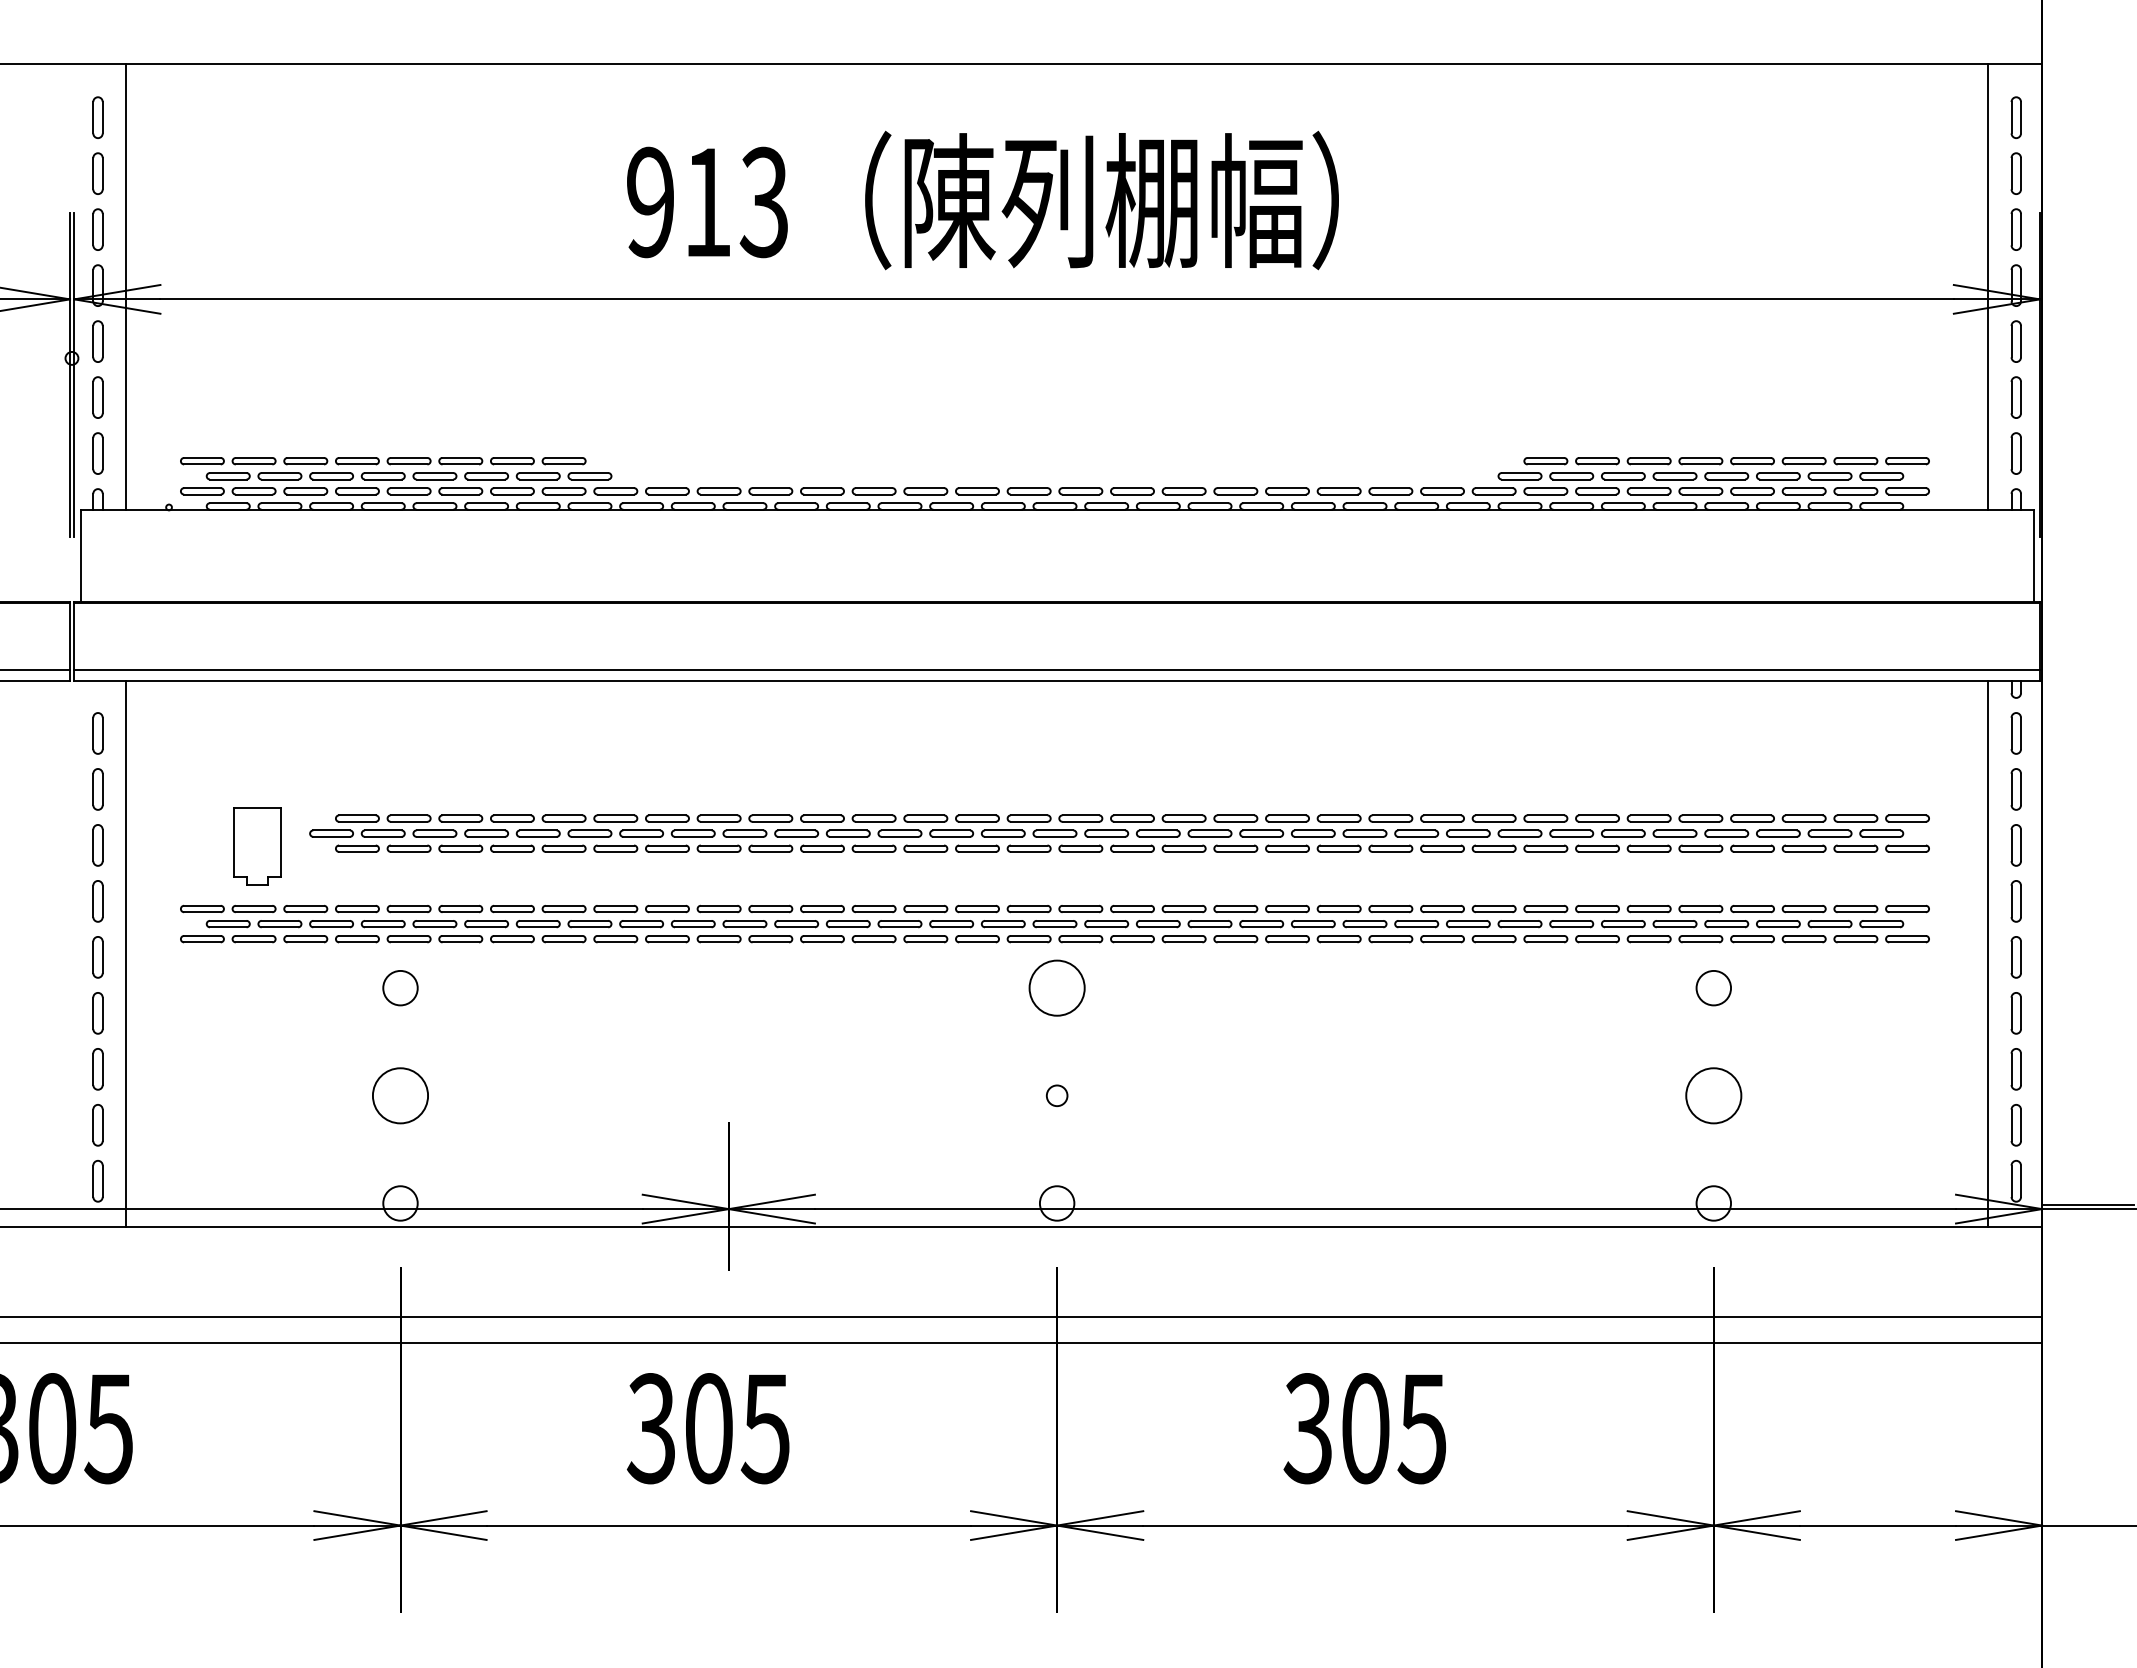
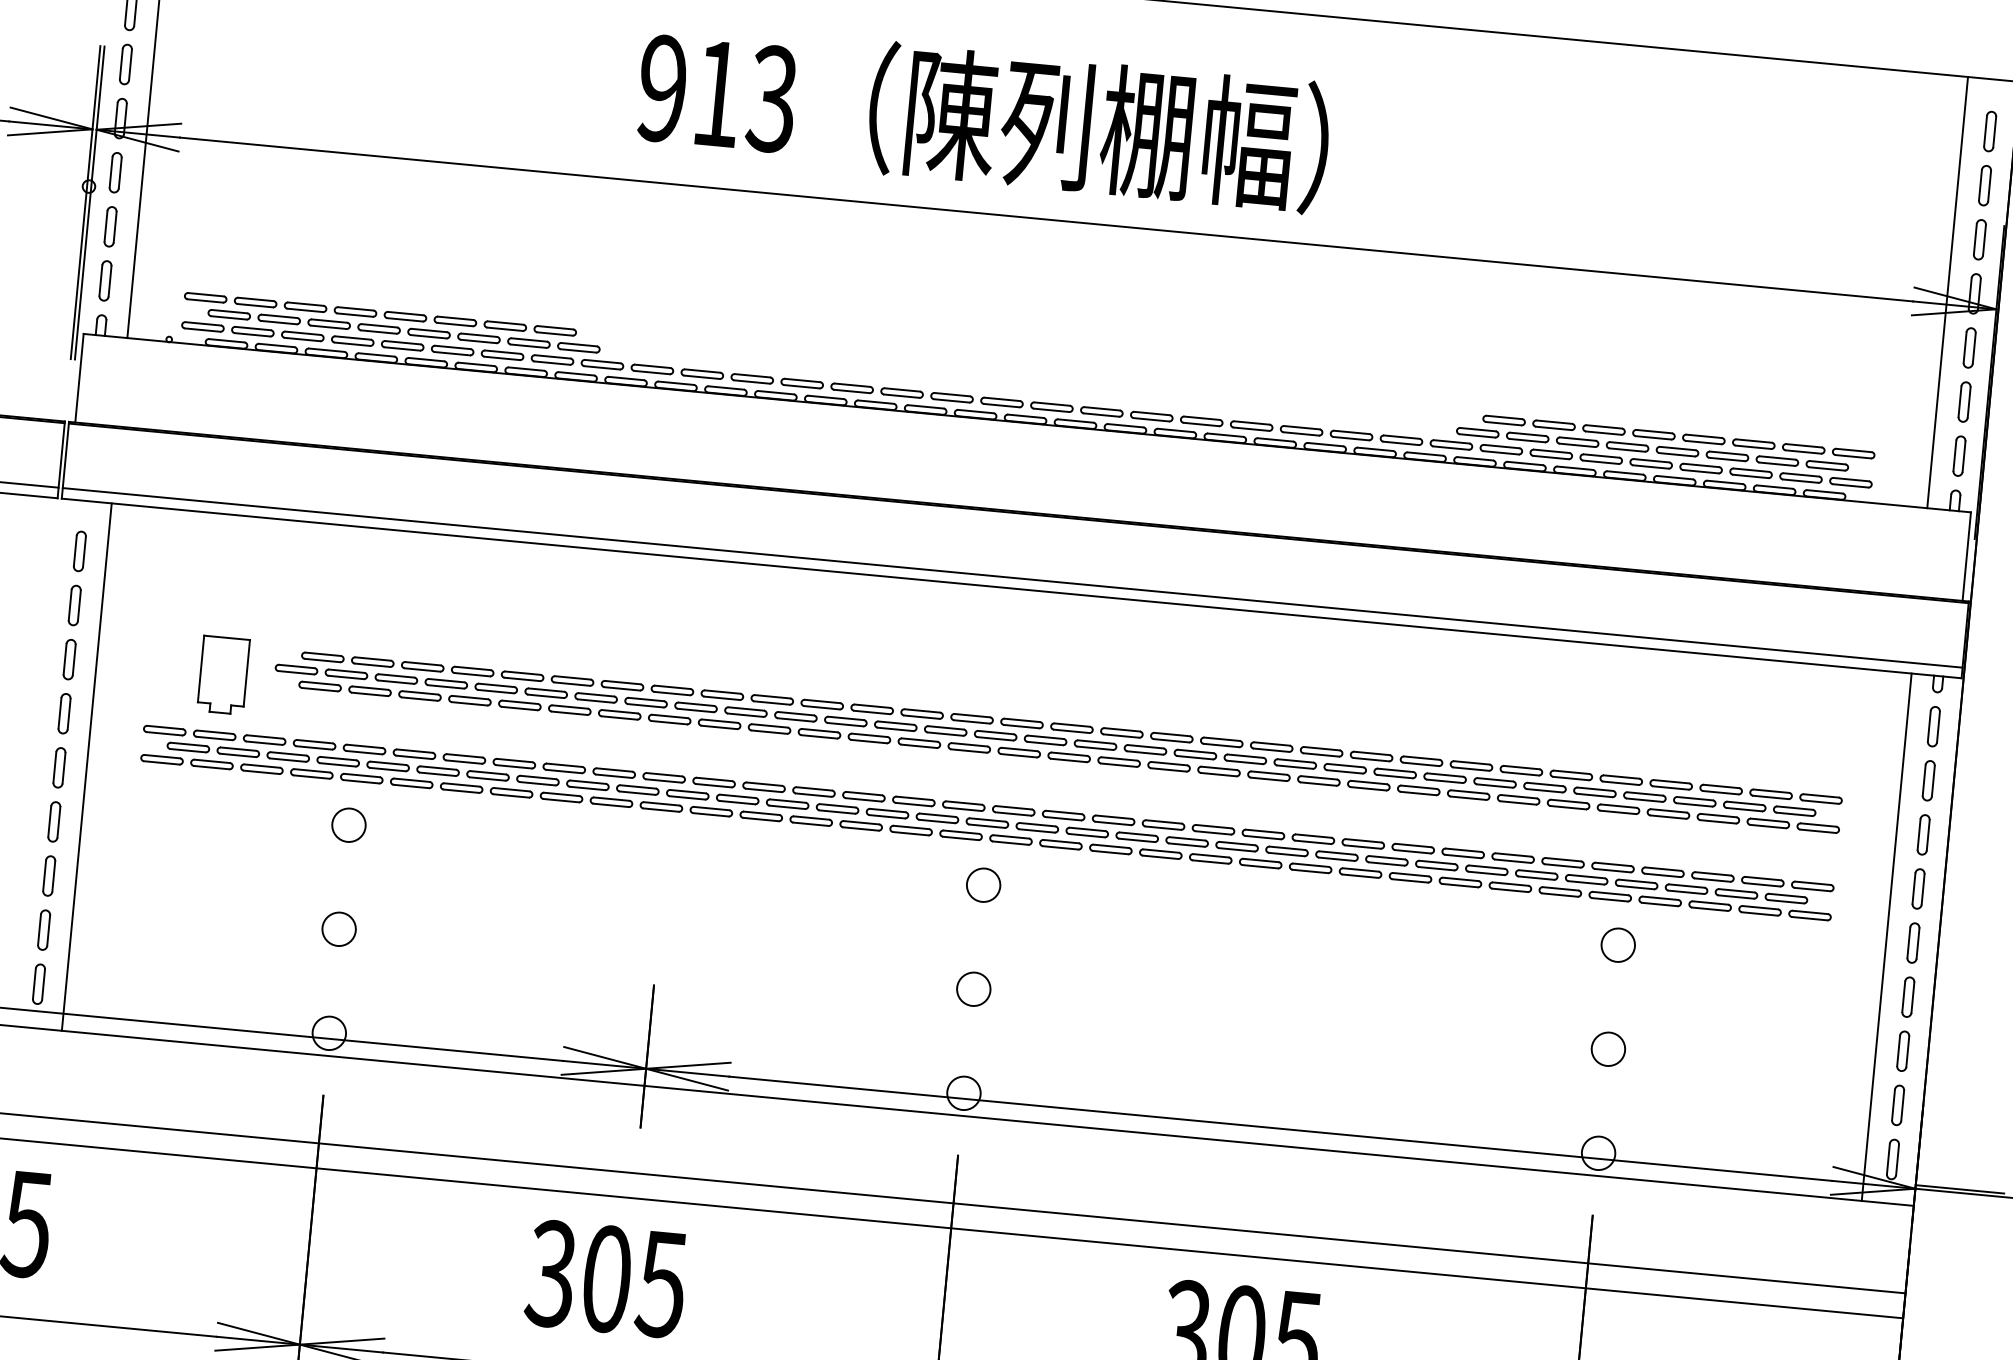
circle: (1056, 987) -> (983, 884), size x0.62
circle: (400, 1095) -> (339, 928), size x0.62
circle: (1056, 1095) -> (973, 988), size x1.67
circle: (1713, 1095) -> (1608, 1048), size x0.62

